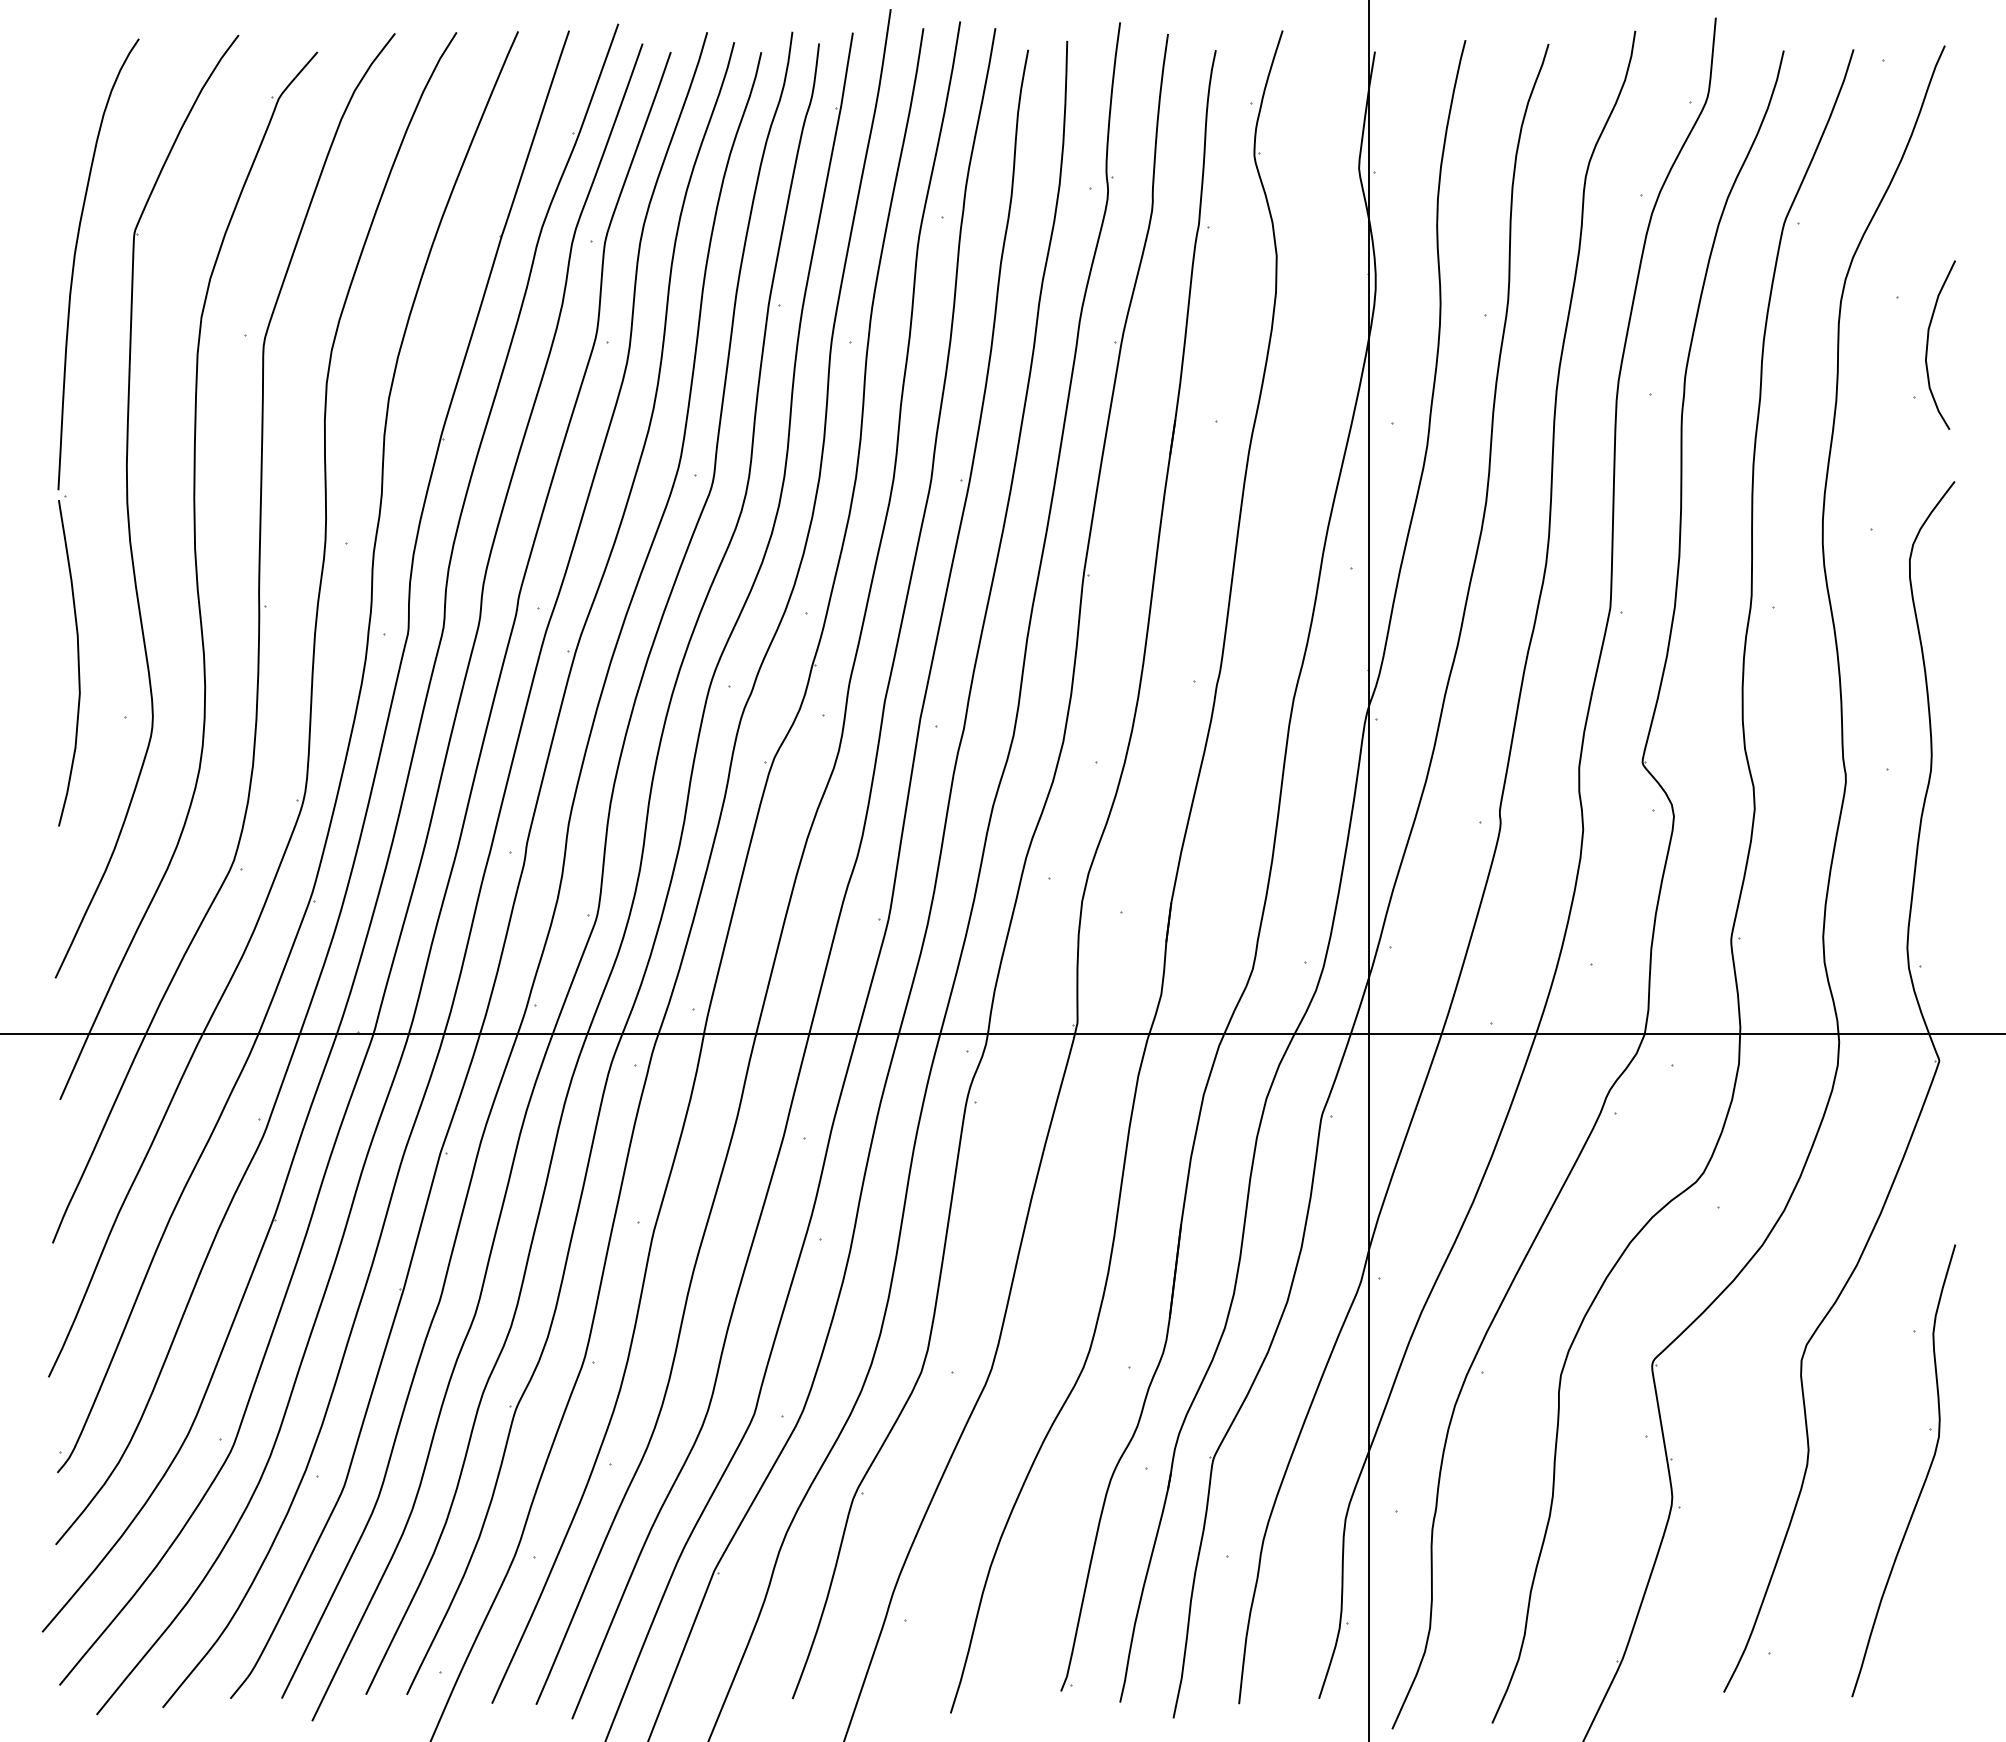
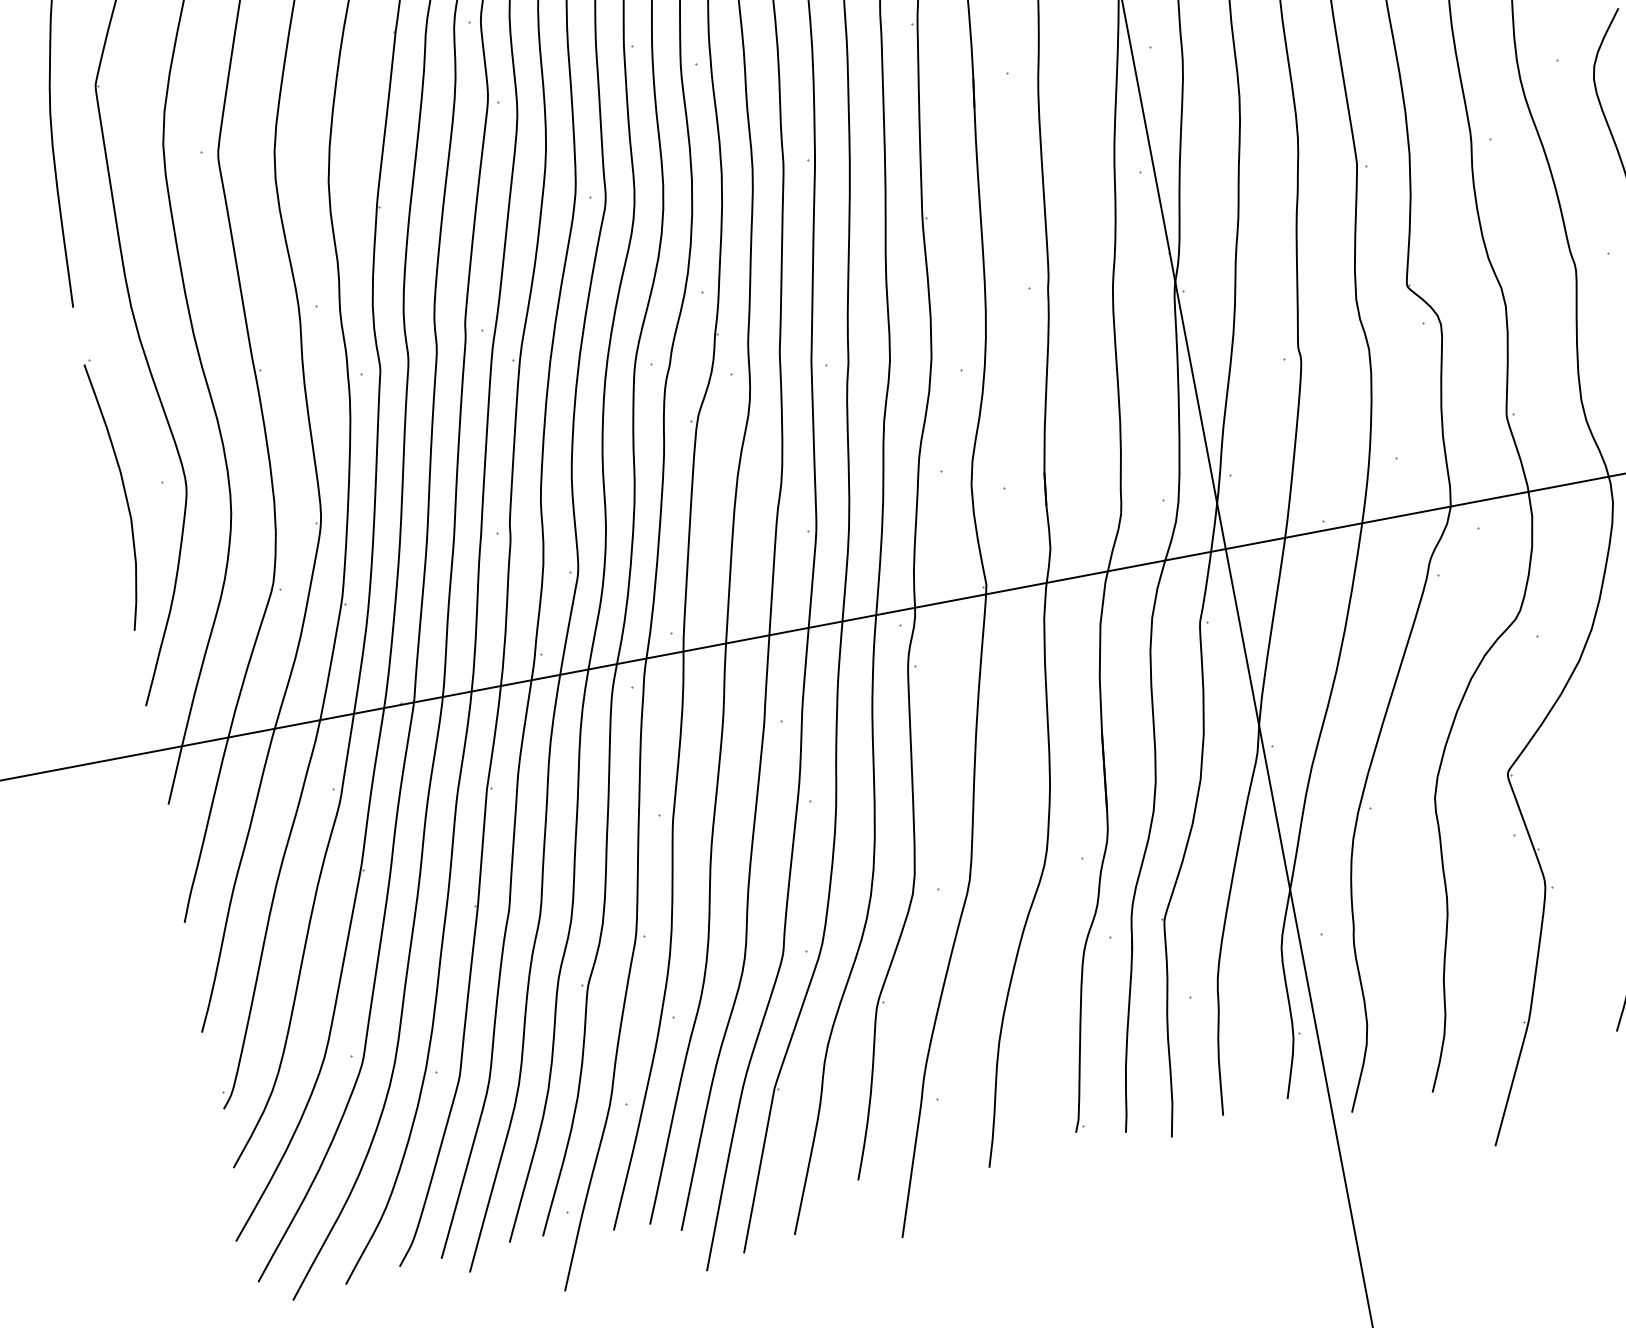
part: (77, 660) -> (124, 492), moved

